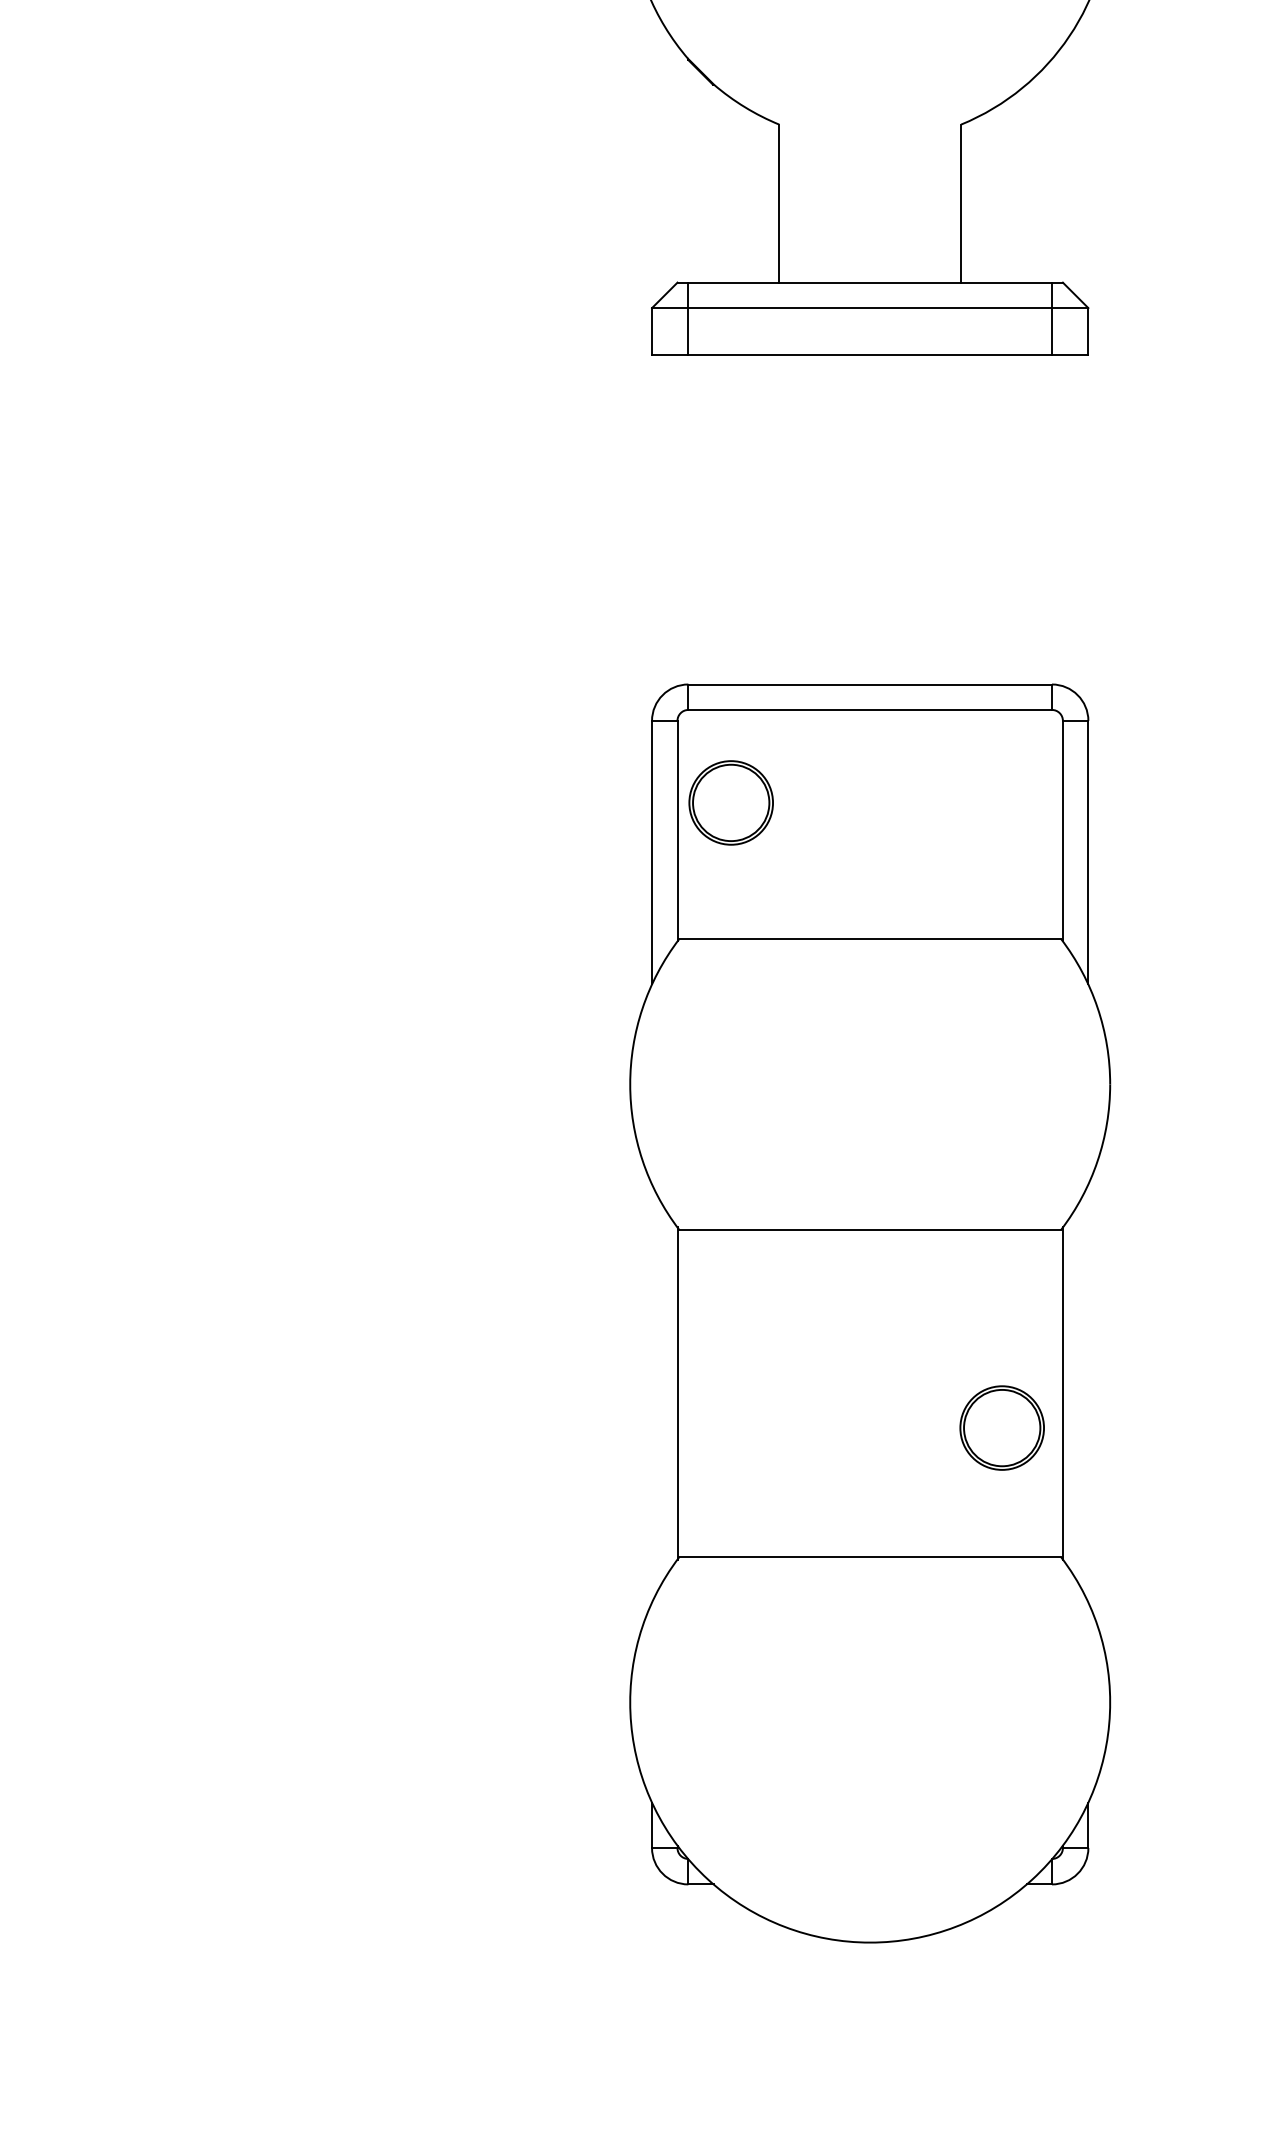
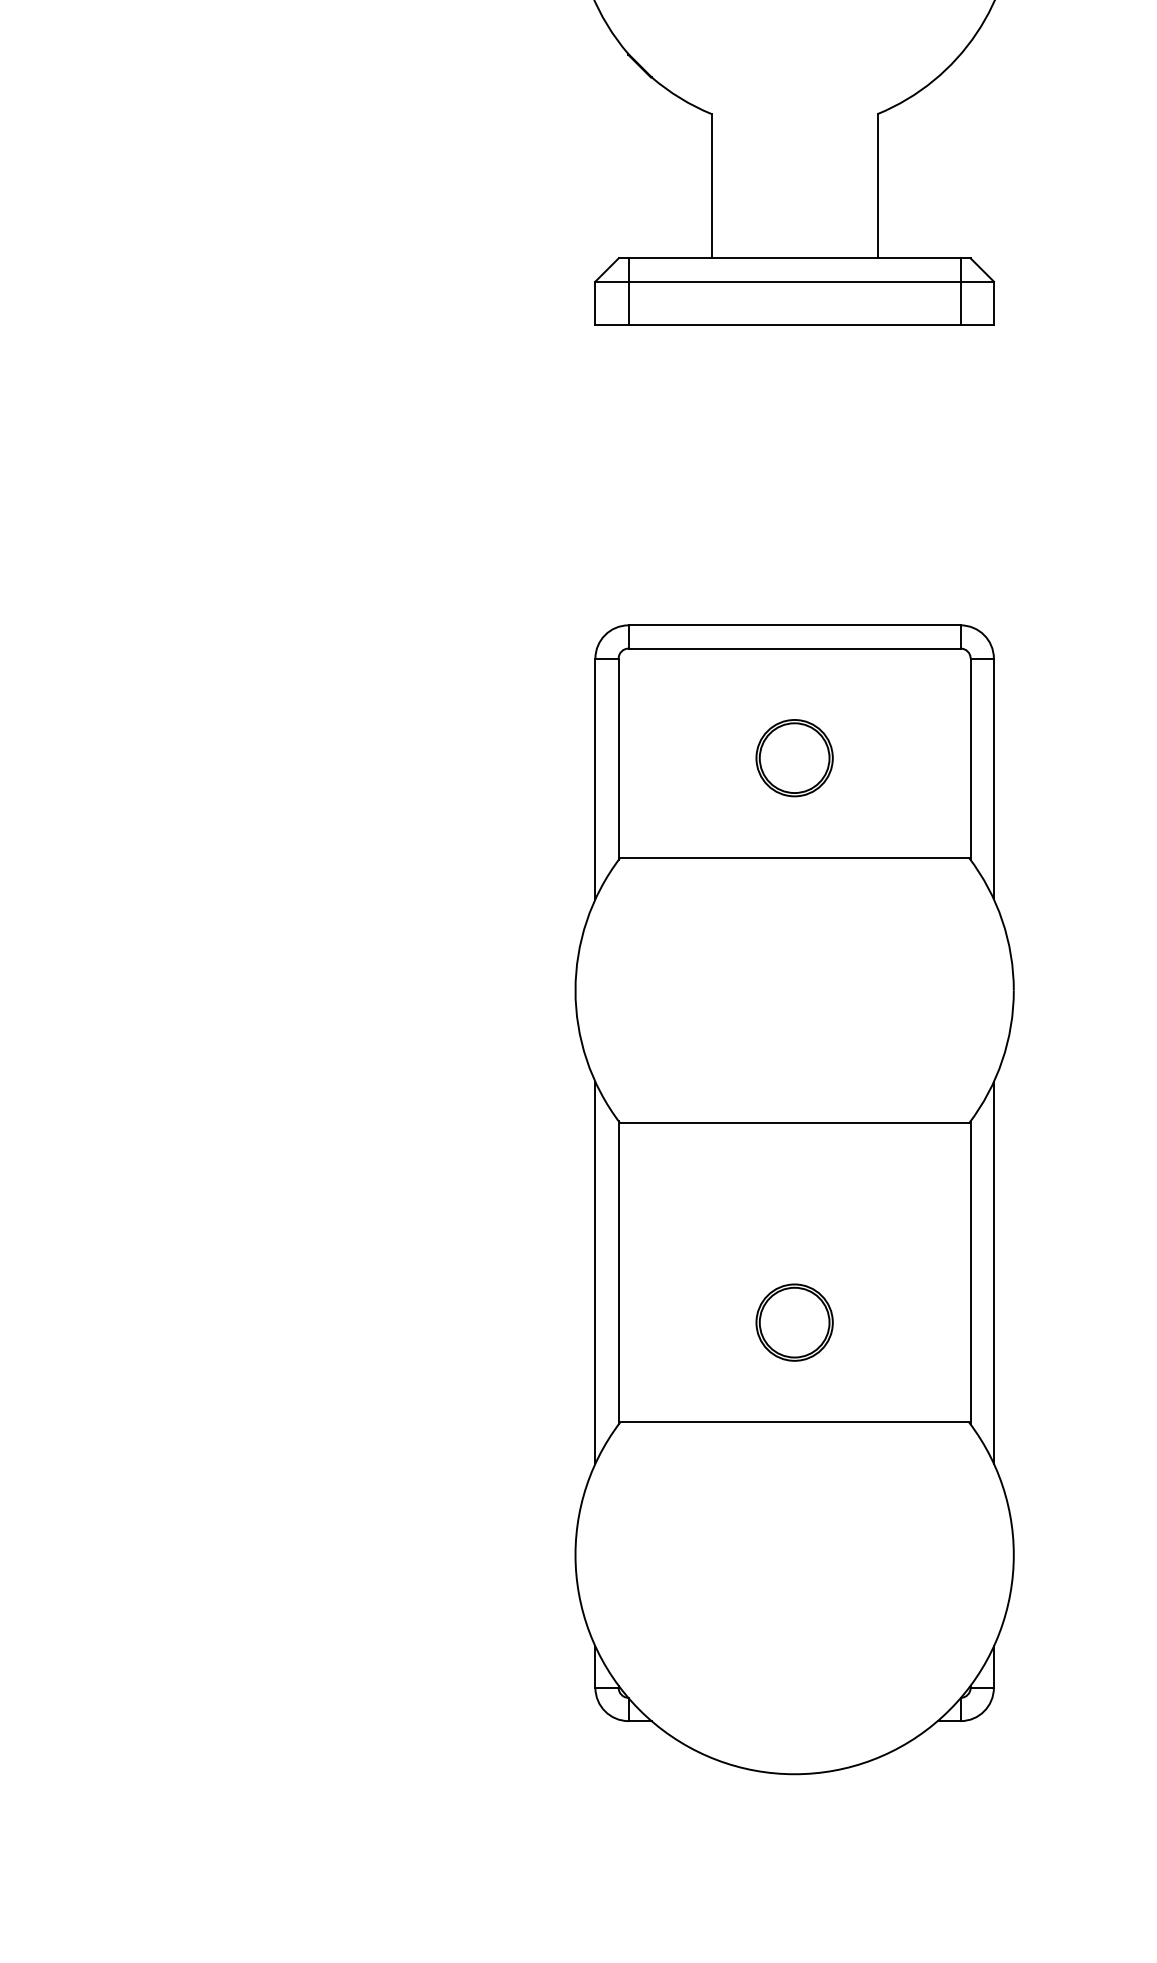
part: (730, 802) -> (794, 757), moved
line: (652, 1393) -> (595, 1272), added
line: (1088, 1393) -> (994, 1272), added
part: (1001, 1427) -> (794, 1322), moved

